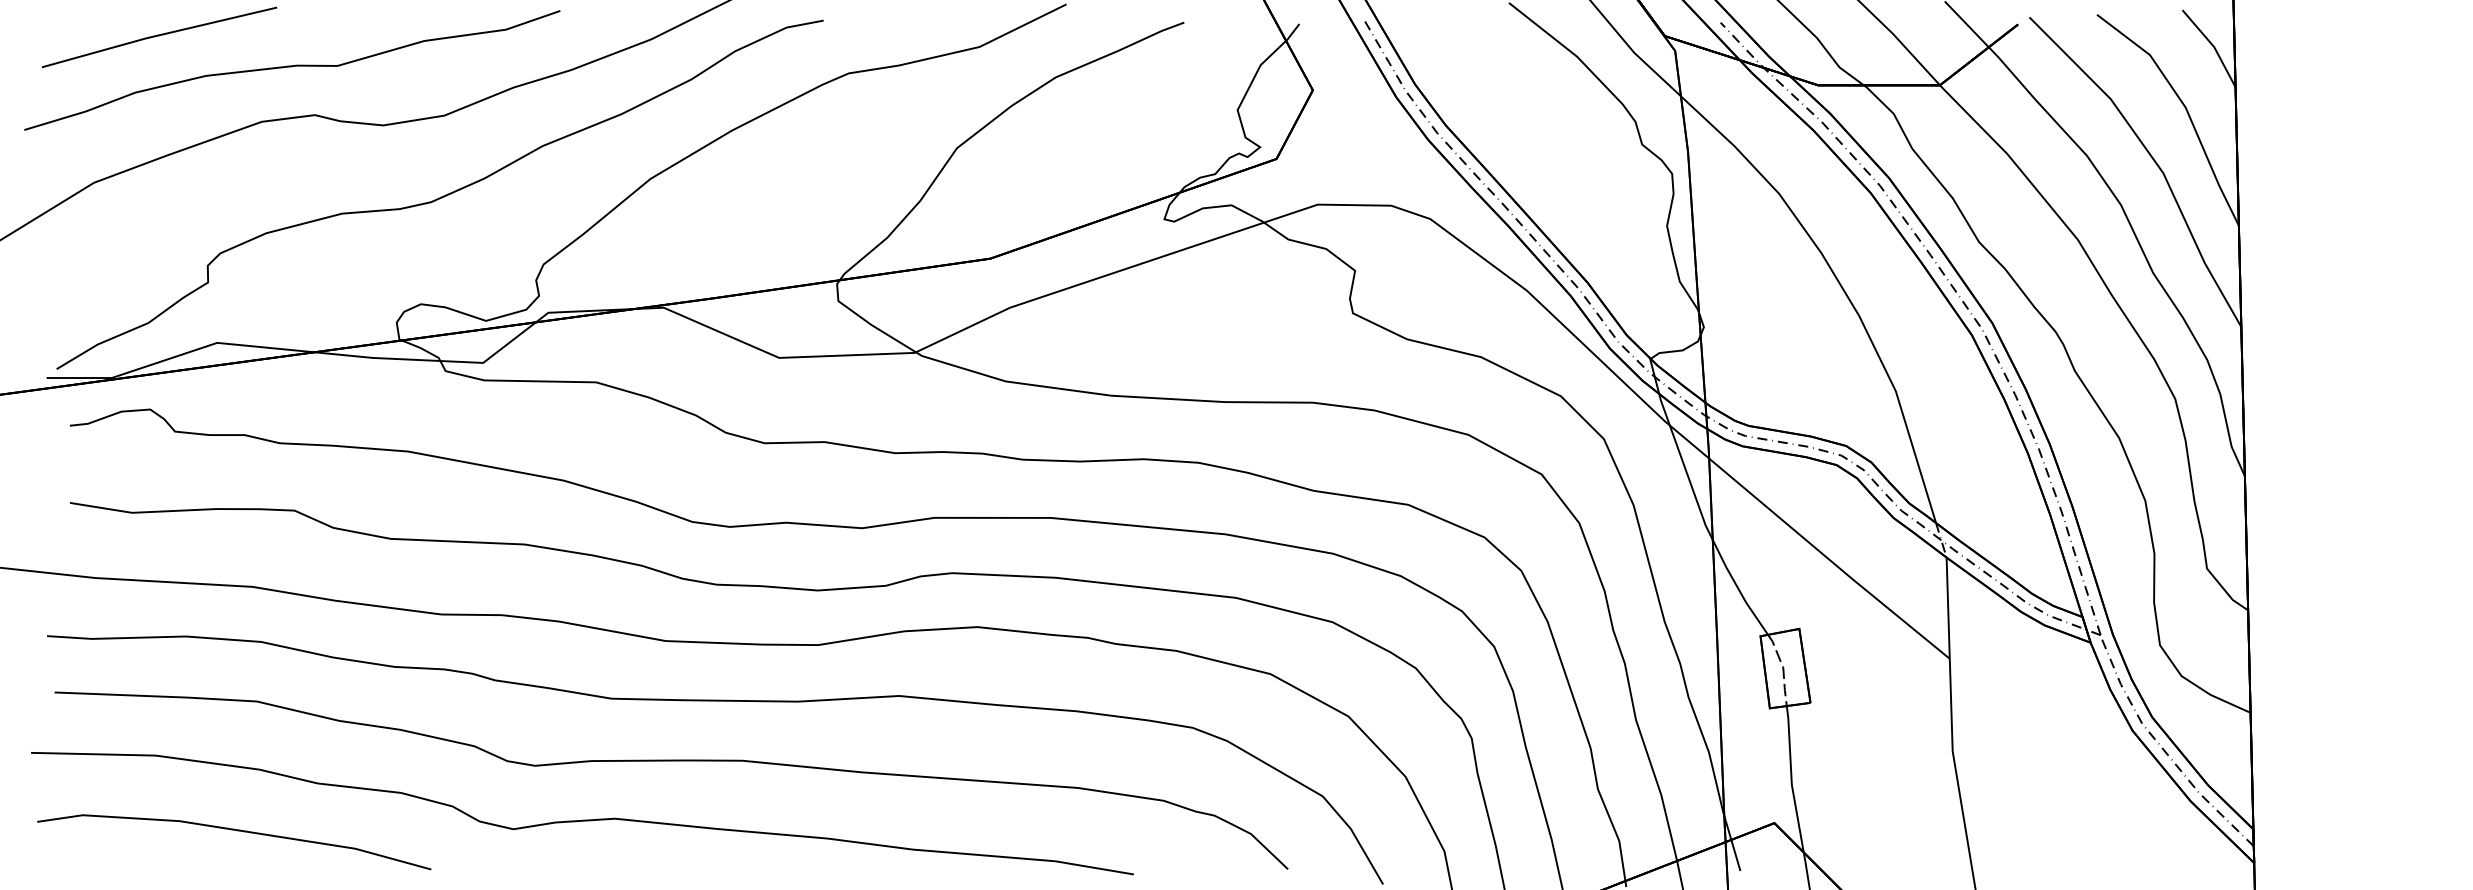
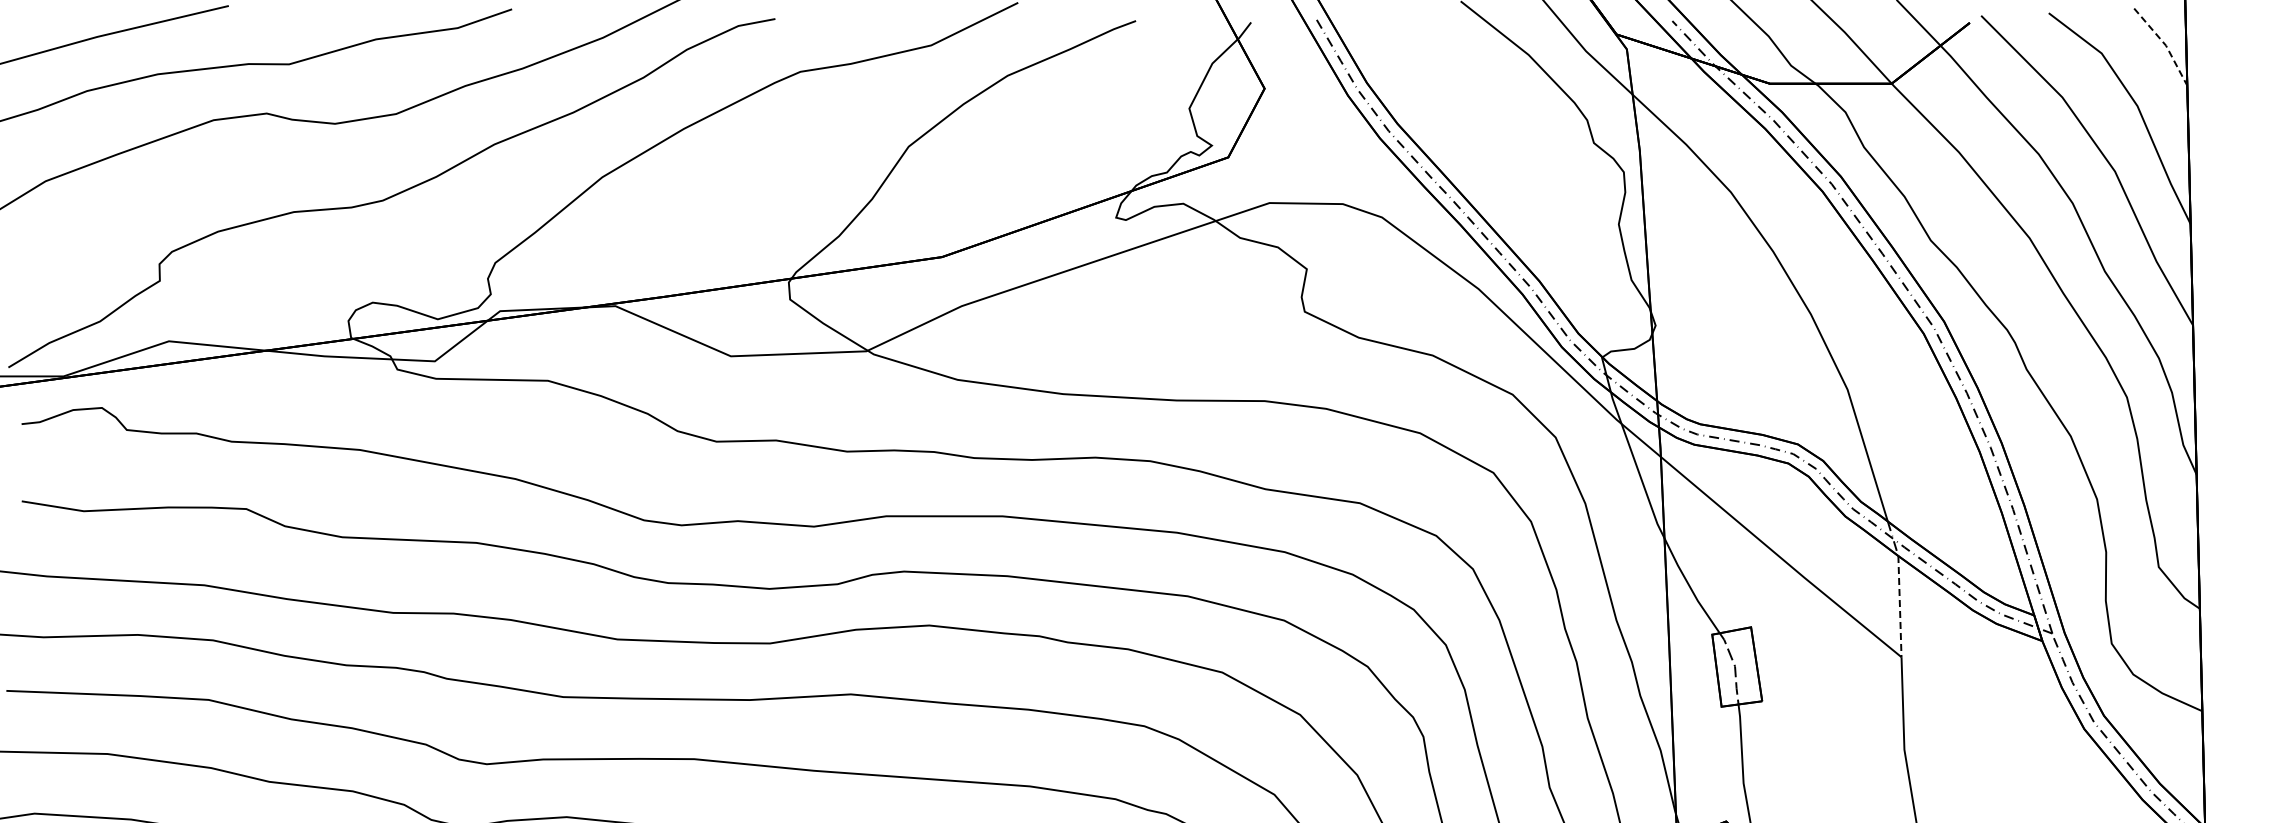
line: (2213, 46) -> (2165, 44), solid -> dashed
line: (1948, 608) -> (1900, 606), solid -> dashed

